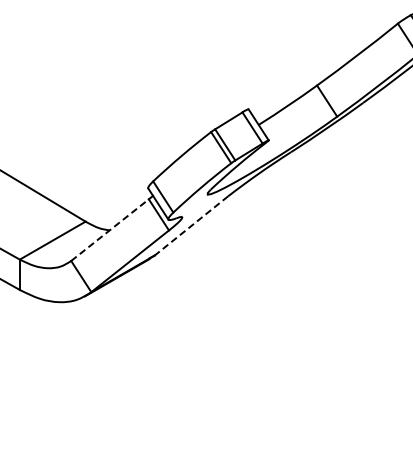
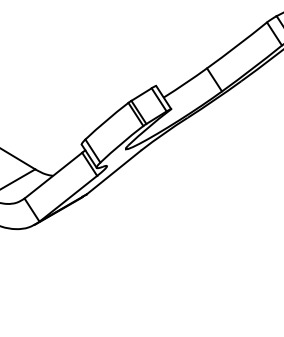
line: (191, 226) -> (113, 172), dashed -> solid
line: (110, 230) -> (53, 175), dashed -> solid

